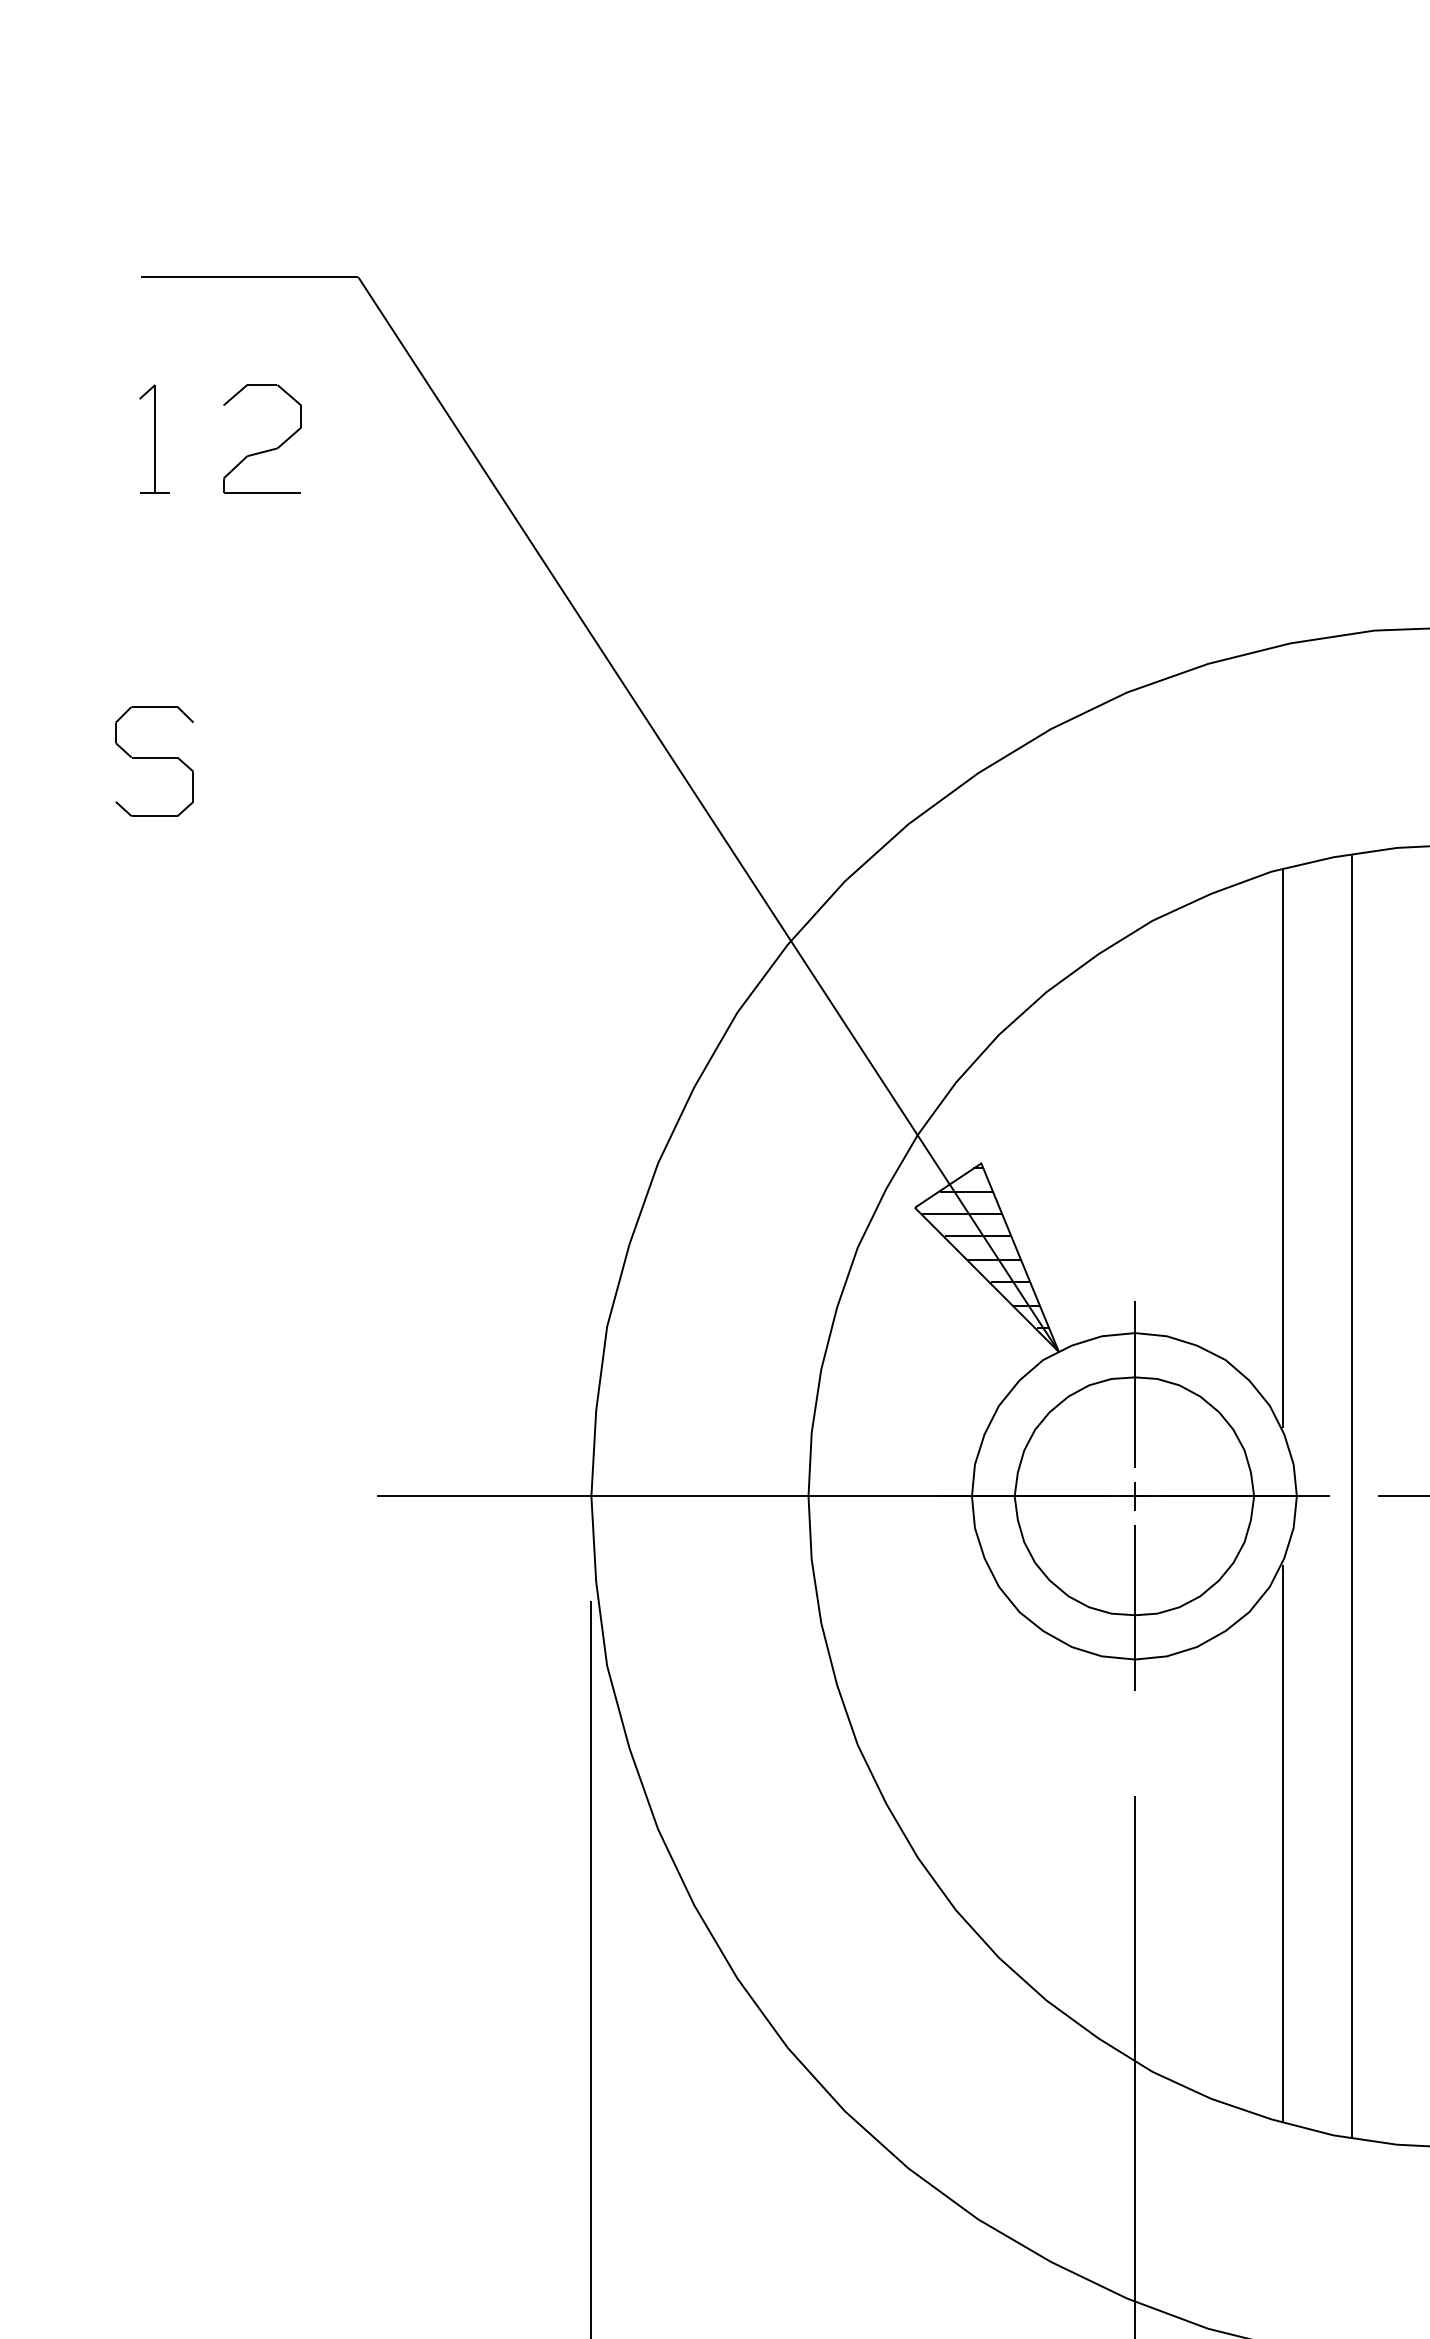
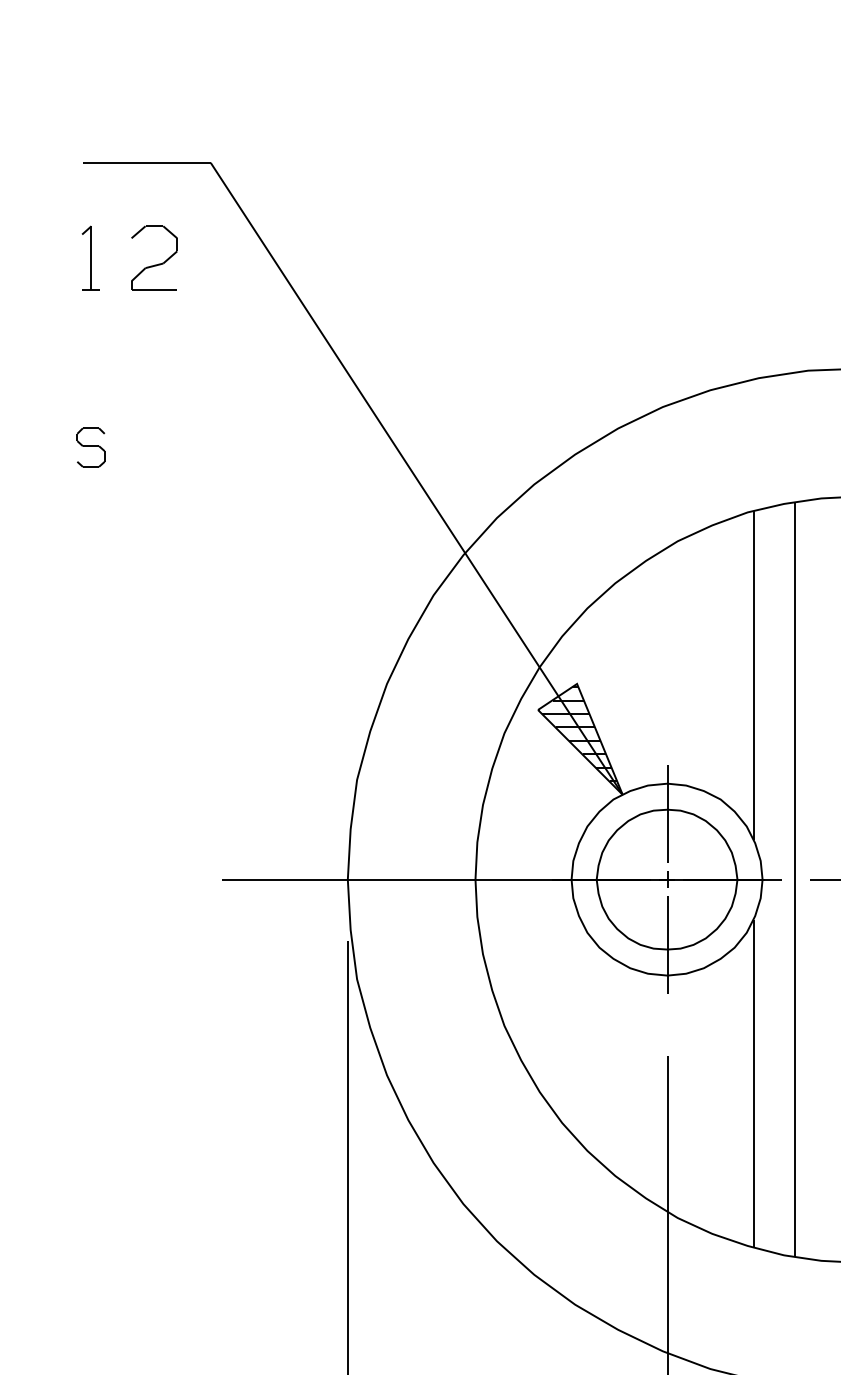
part: (153, 761) -> (90, 447), size x0.6

